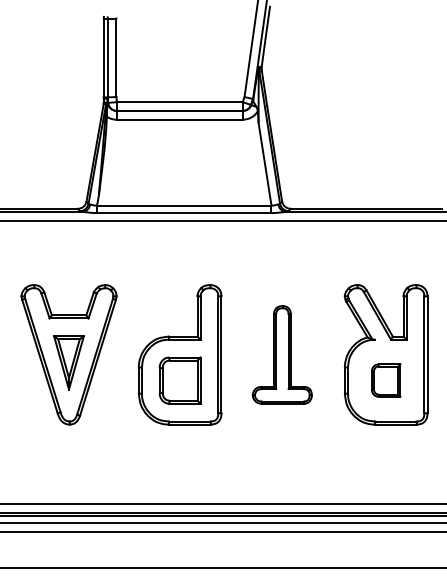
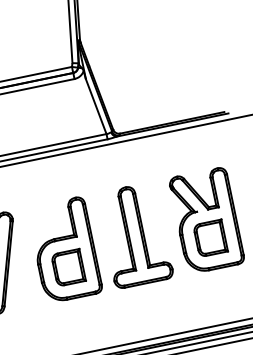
part: (282, 354) -> (135, 235), size x1.43
part: (385, 380) -> (210, 238), size x1.43

